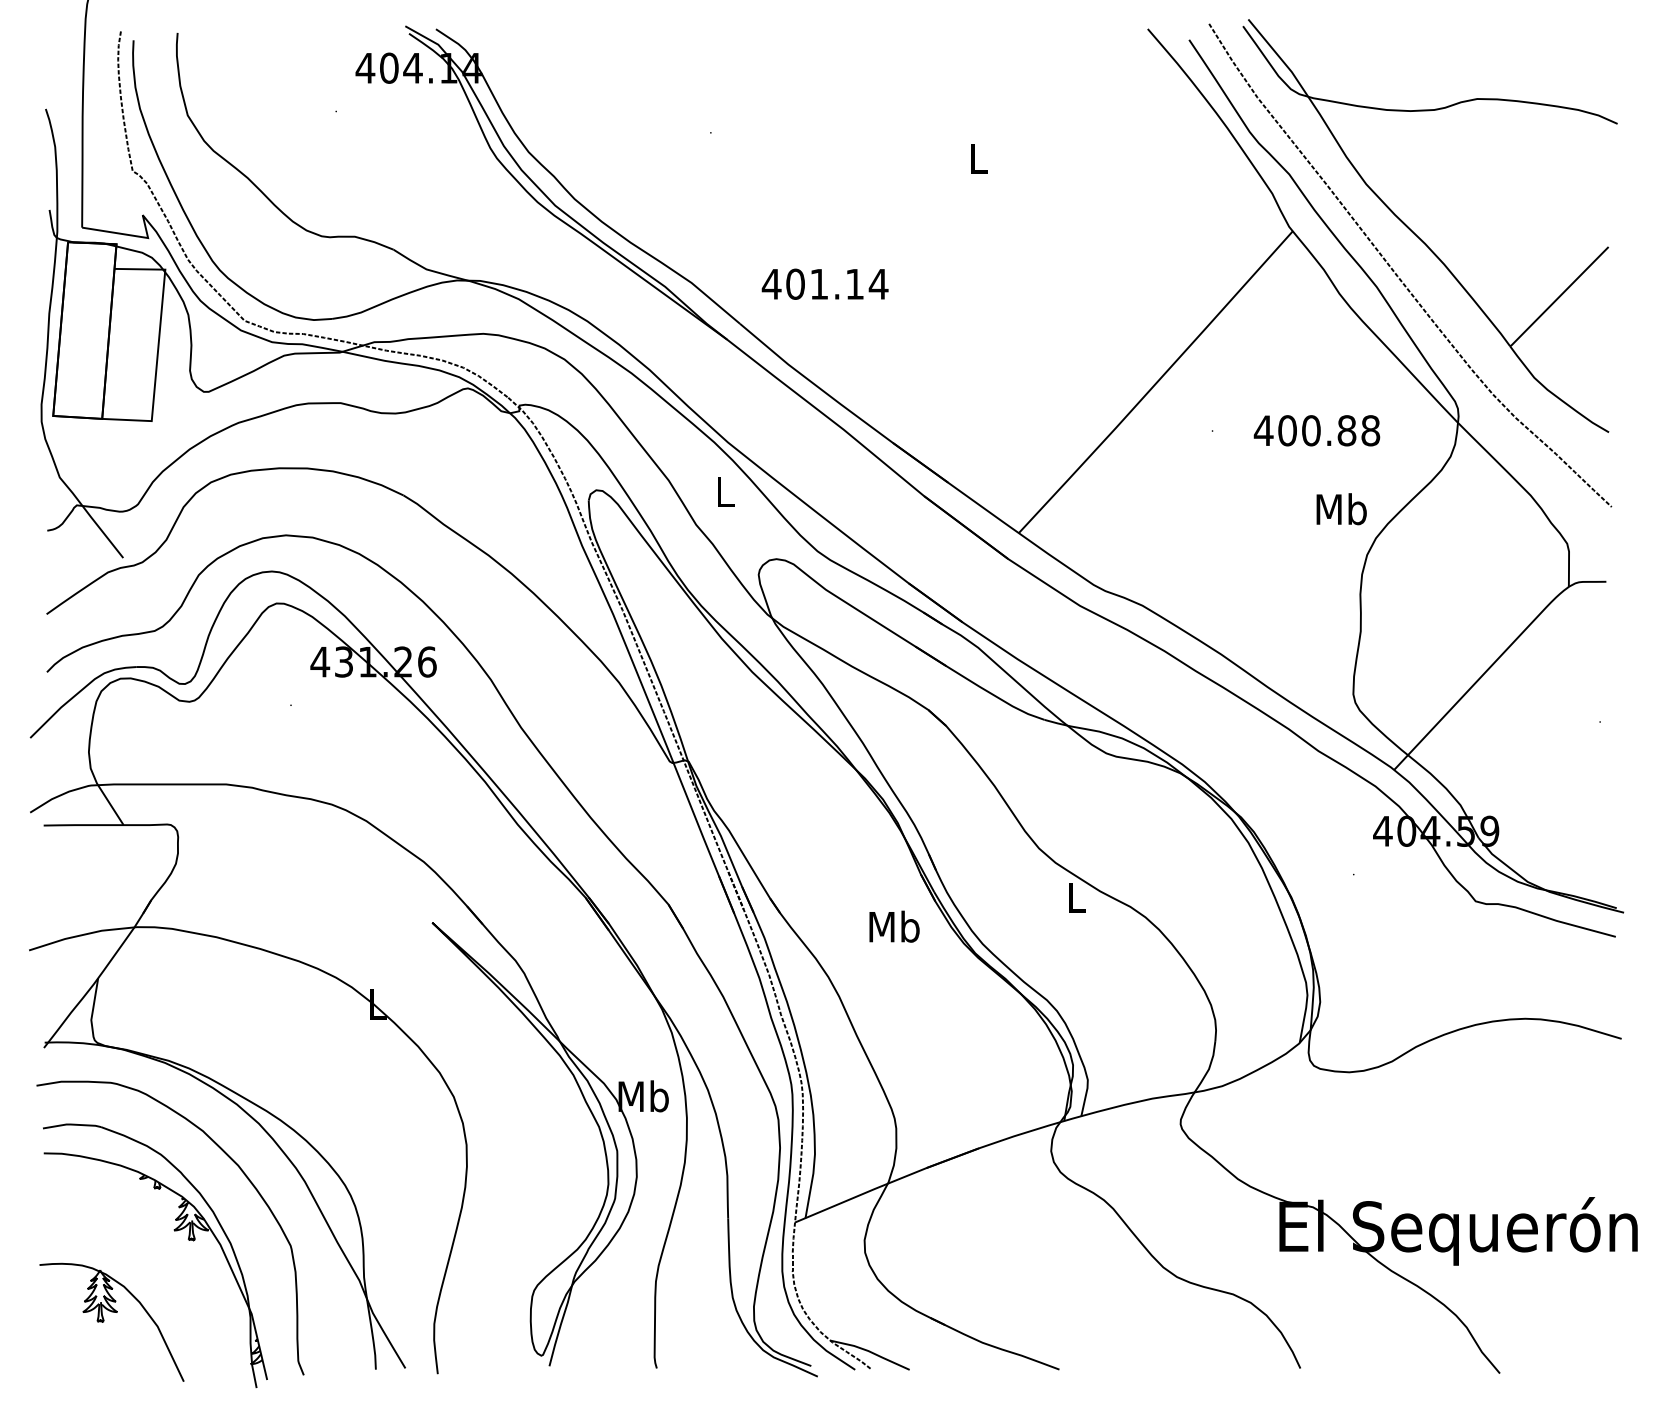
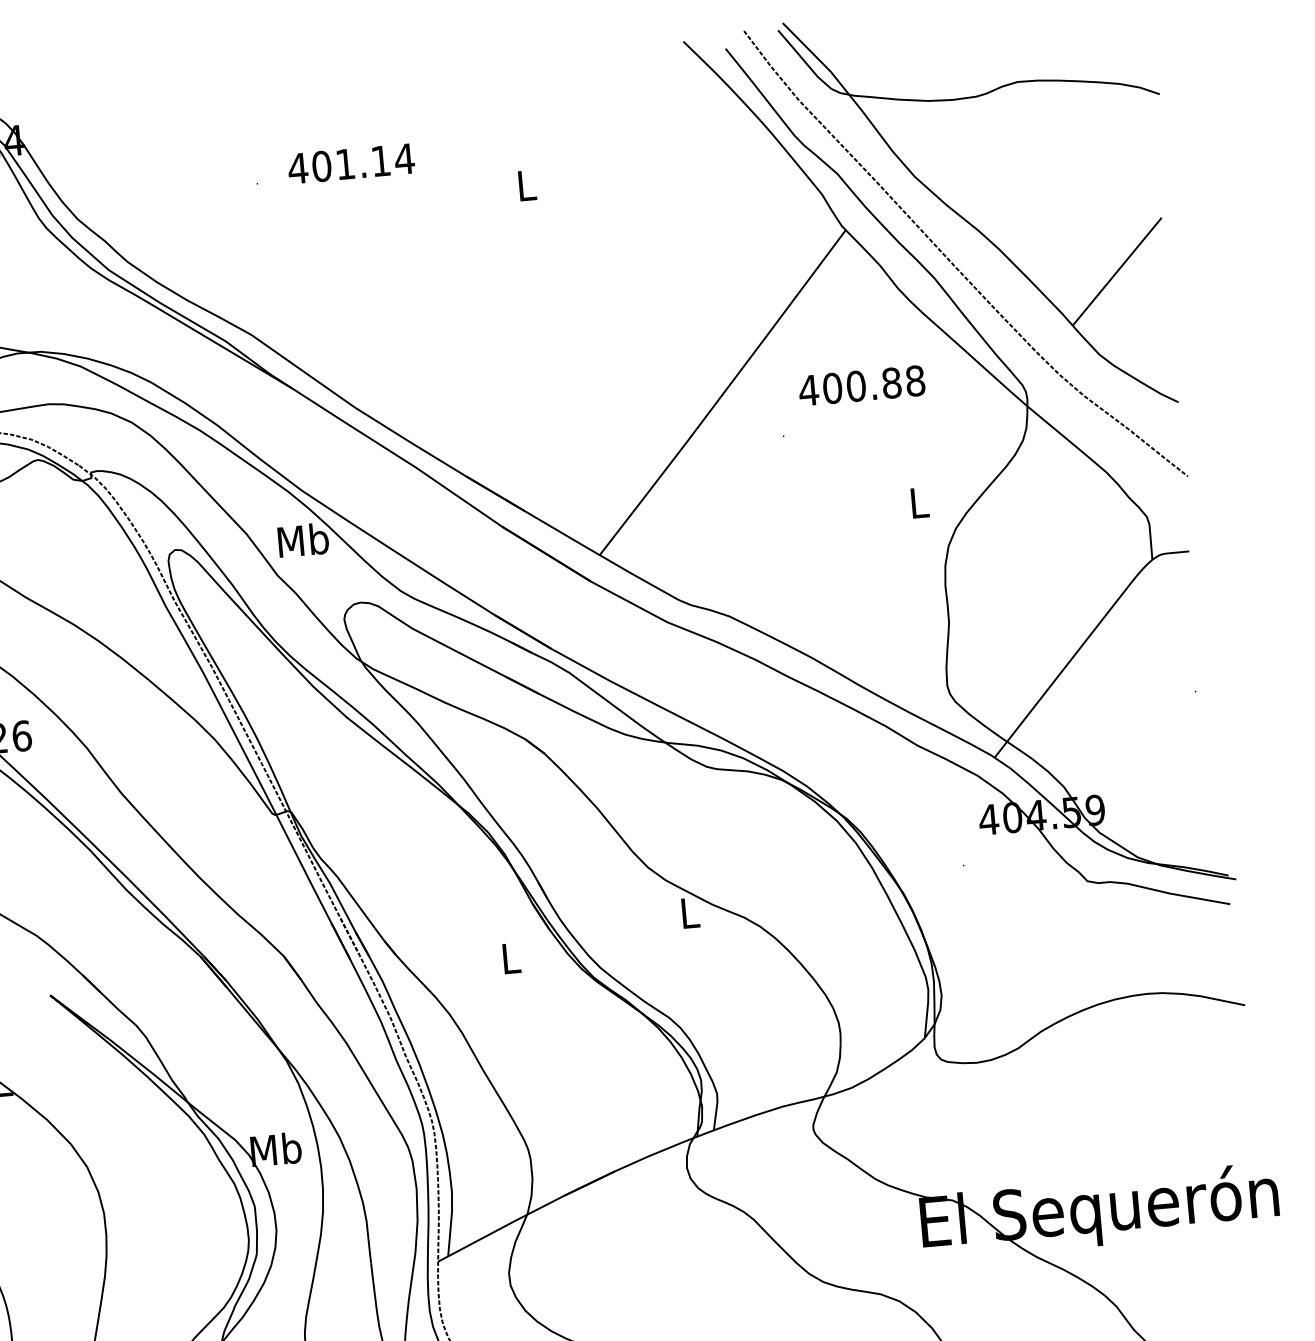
text: (824, 283) -> (350, 163), moved
text: (1316, 430) -> (861, 385), moved
text: (725, 491) -> (303, 539), L -> Mb
text: (1341, 509) -> (919, 502), Mb -> L
text: (894, 926) -> (510, 958), Mb -> L

